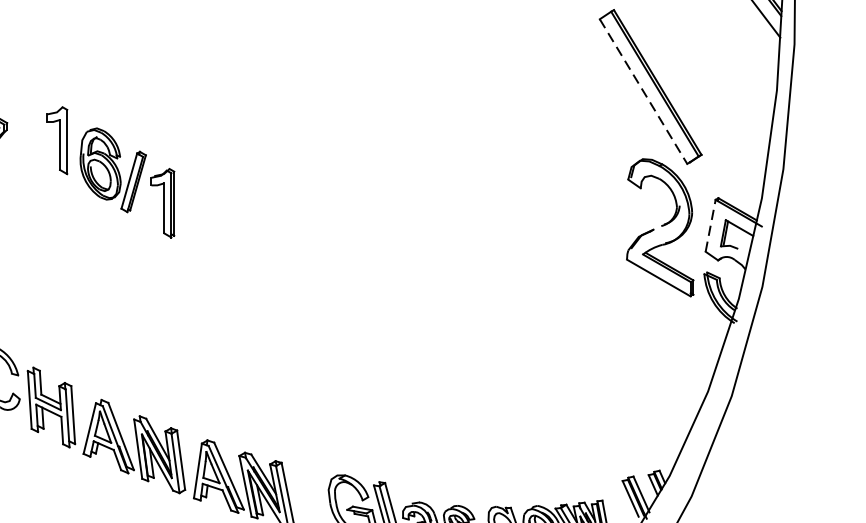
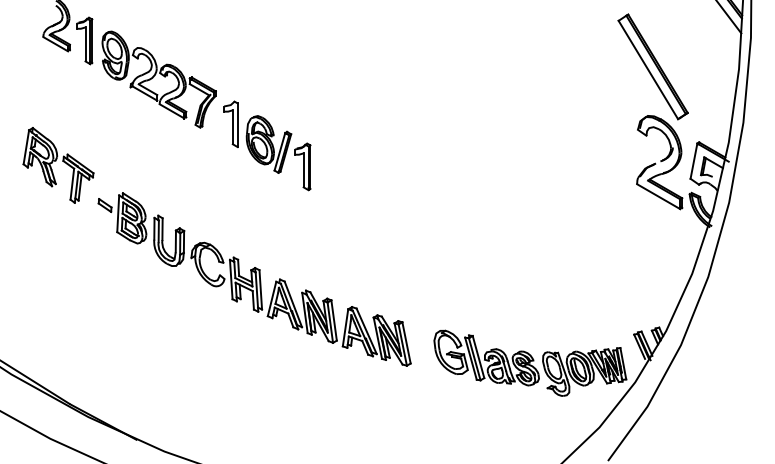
line: (643, 92) -> (648, 70), dashed -> solid
part: (111, 171) -> (267, 145), moved
line: (709, 226) -> (693, 161), dashed -> solid

